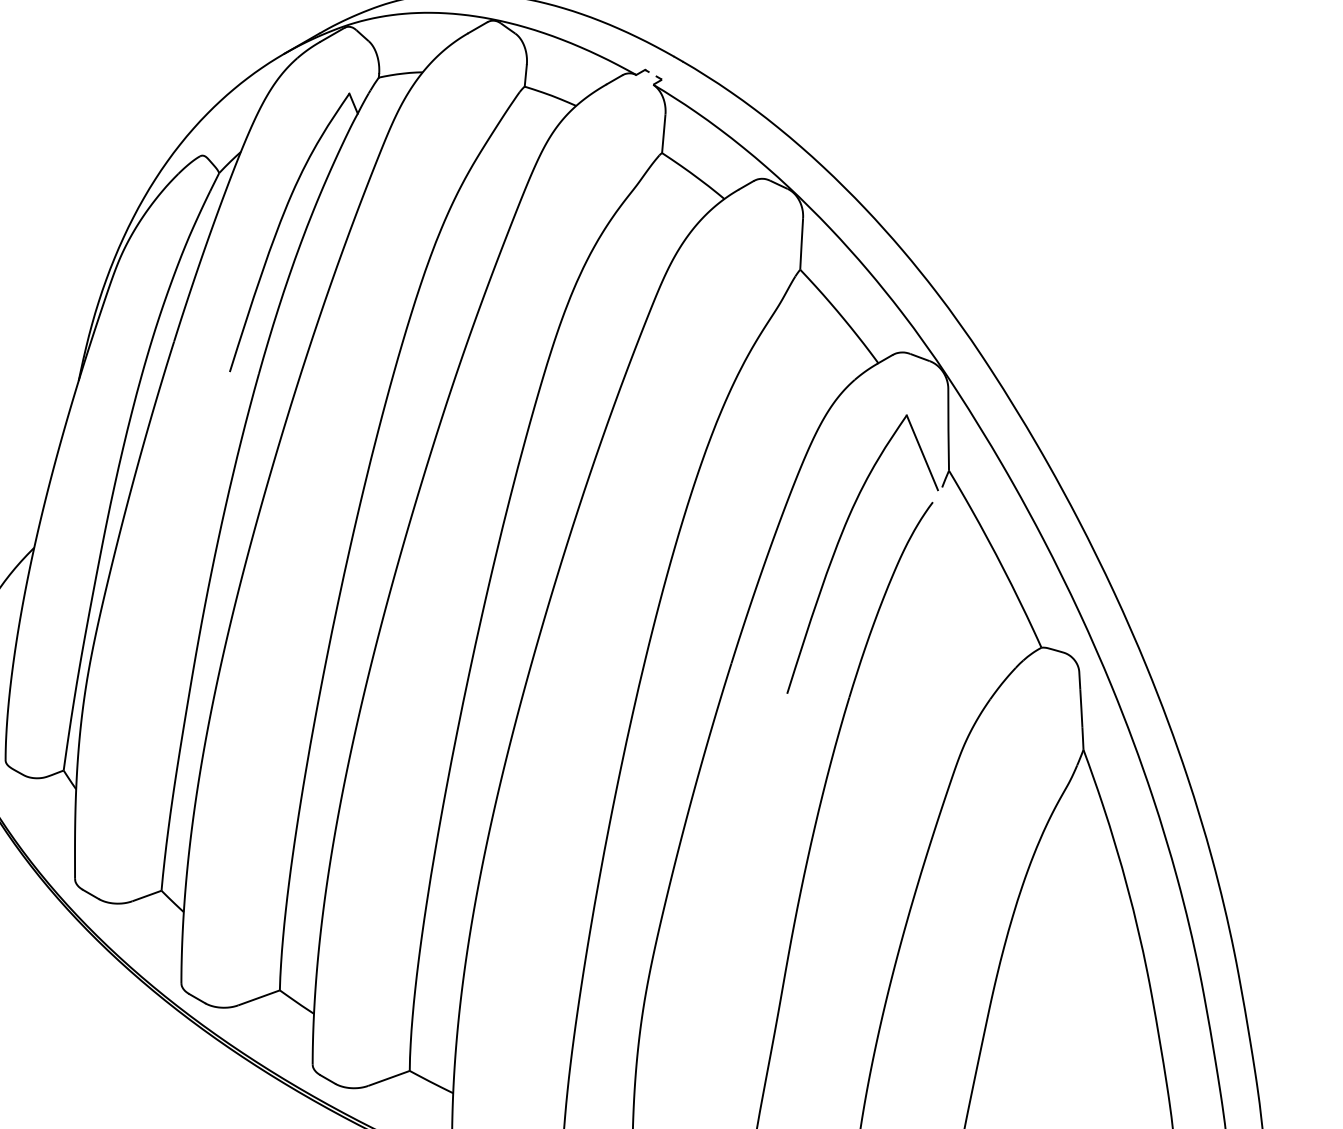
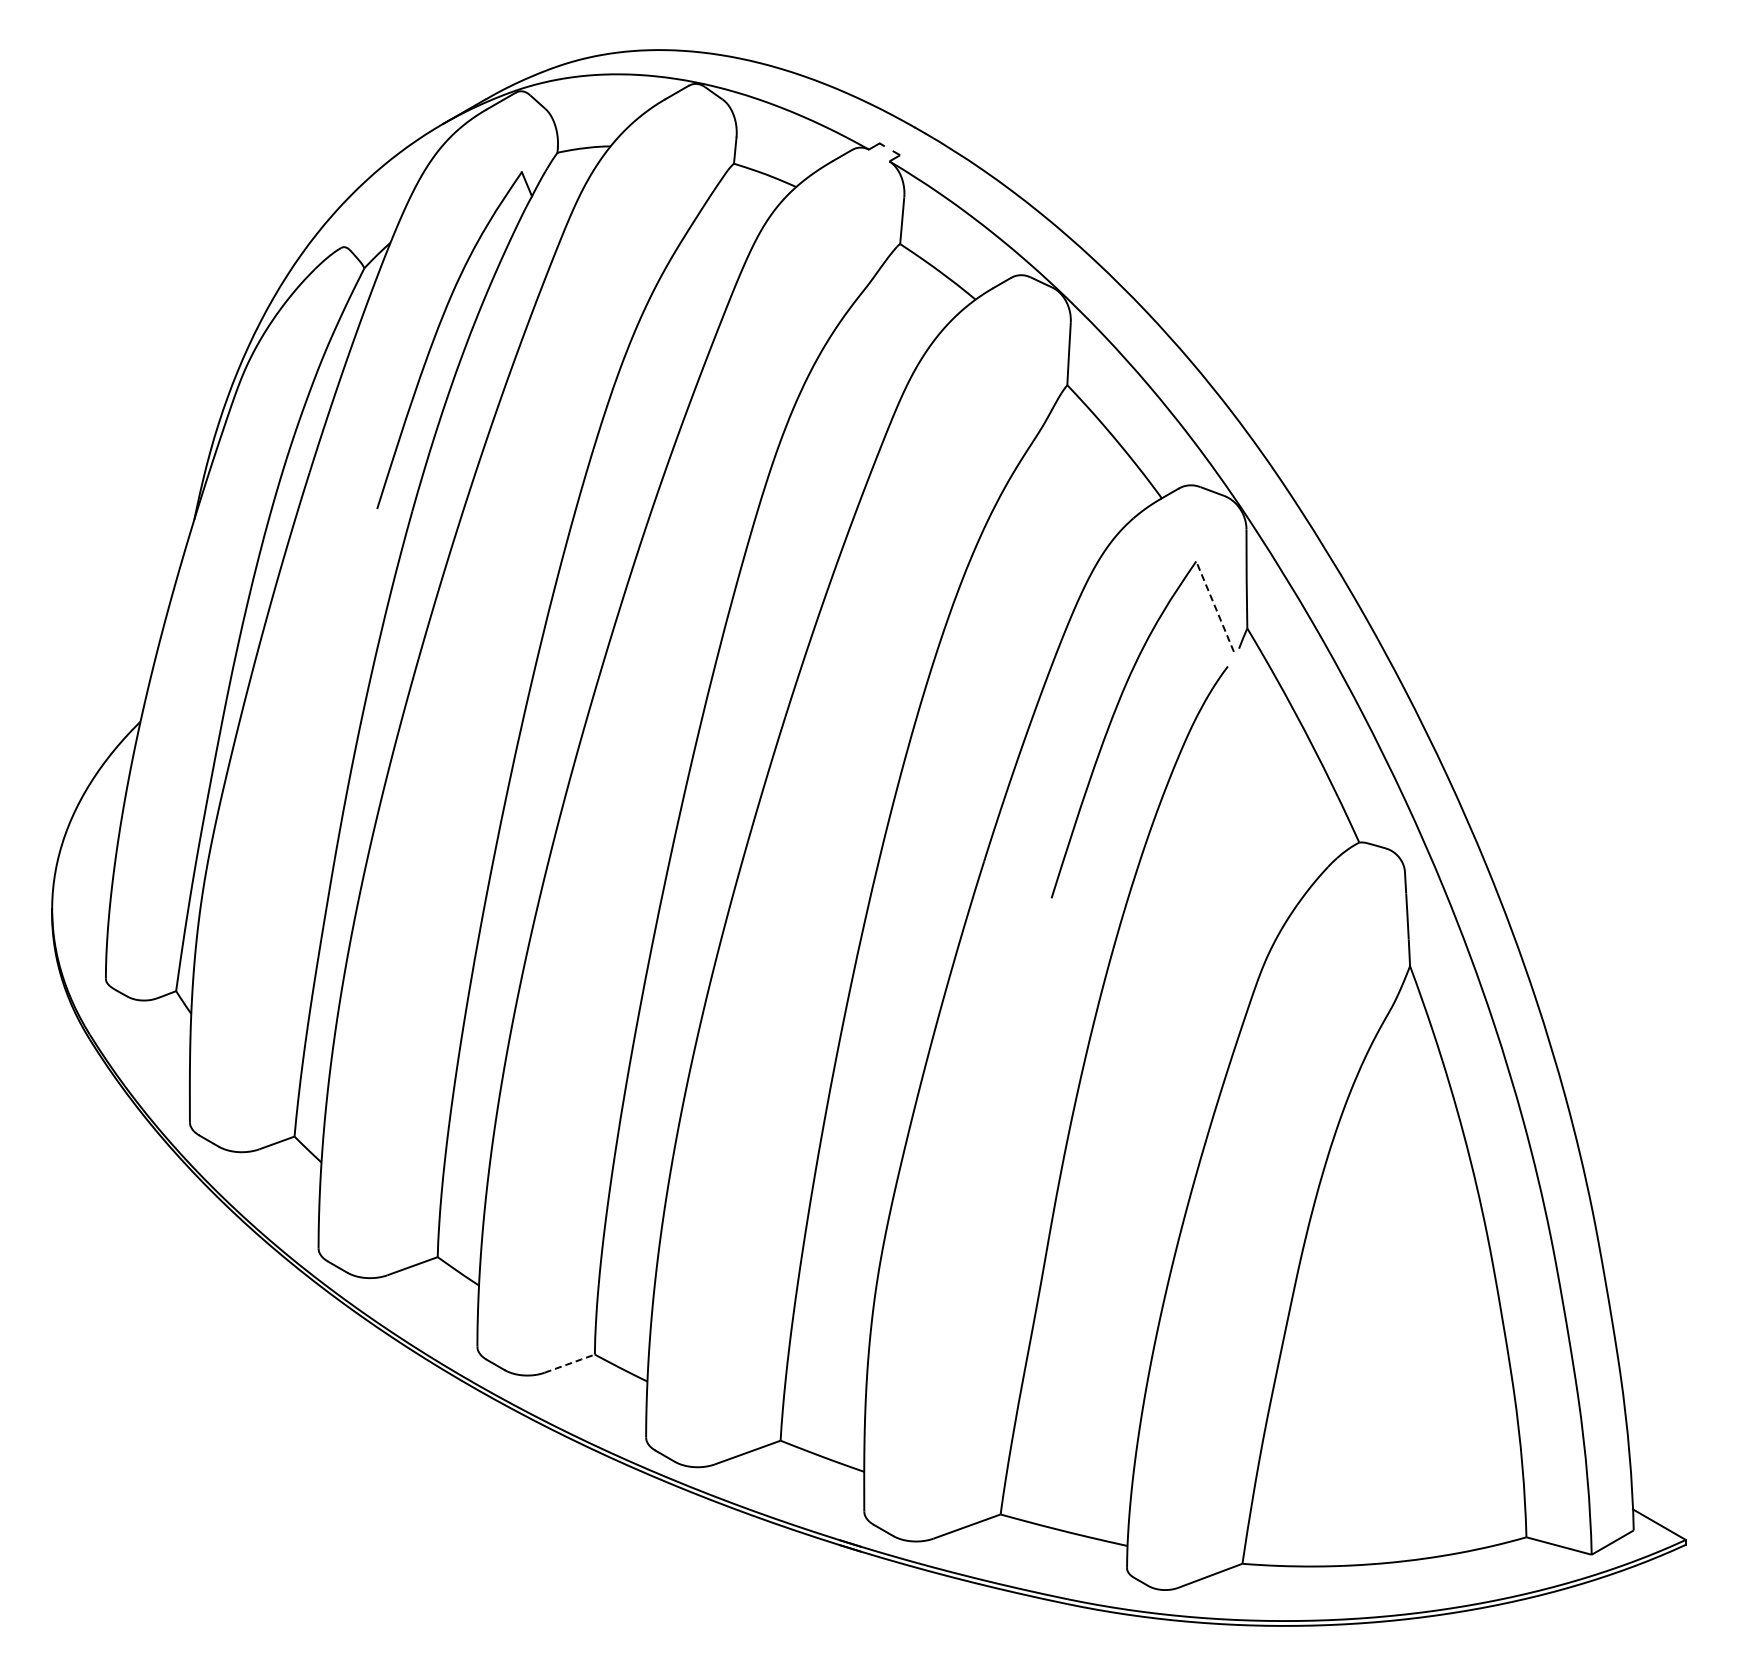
line: (921, 452) -> (1214, 606), solid -> dashed
line: (389, 1078) -> (570, 1363), solid -> dashed

